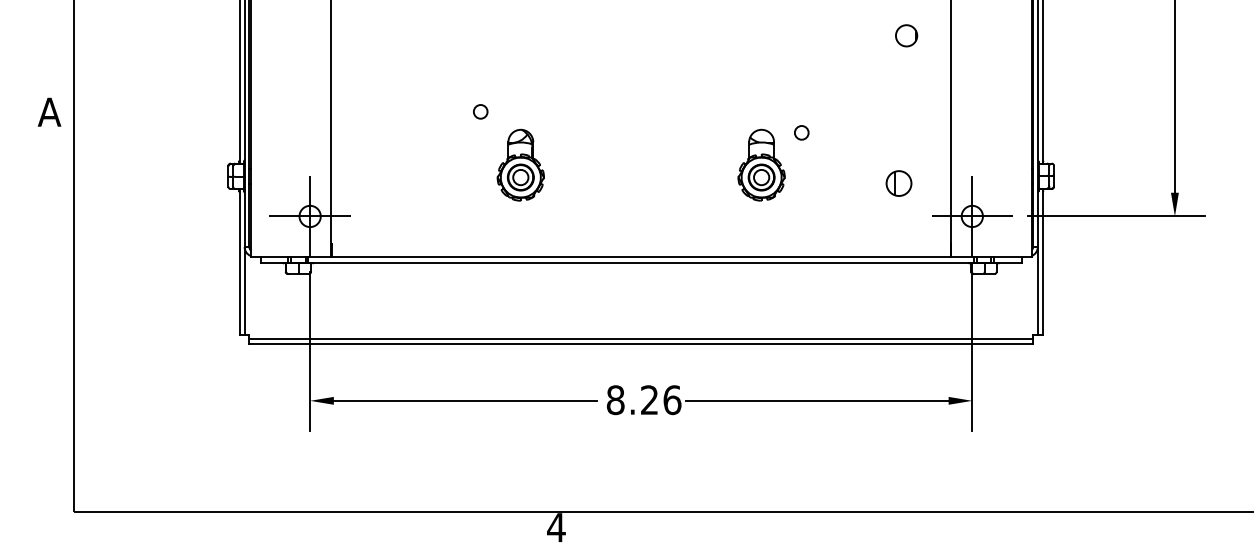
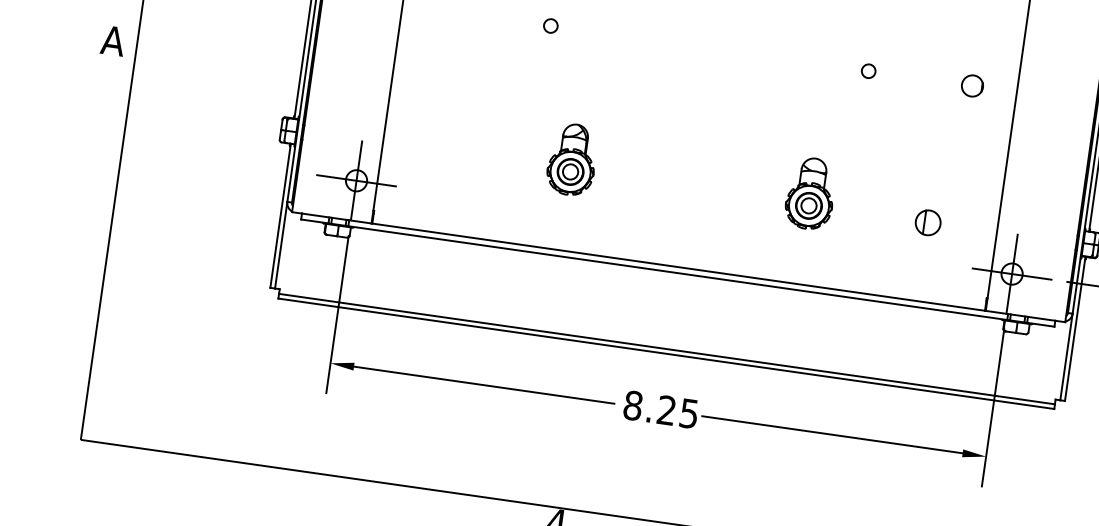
circle: (480, 111) -> (550, 25), moved
circle: (801, 132) -> (868, 70), moved
part: (898, 183) -> (927, 222), moved
text: (672, 400) -> (689, 414), 8.26 -> 8.25

